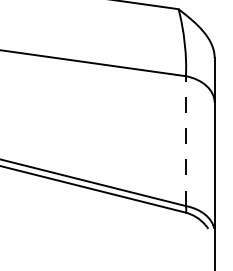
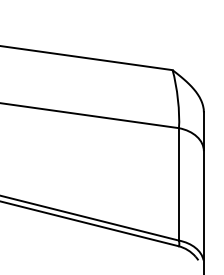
line: (185, 140) -> (178, 183), dashed -> solid

